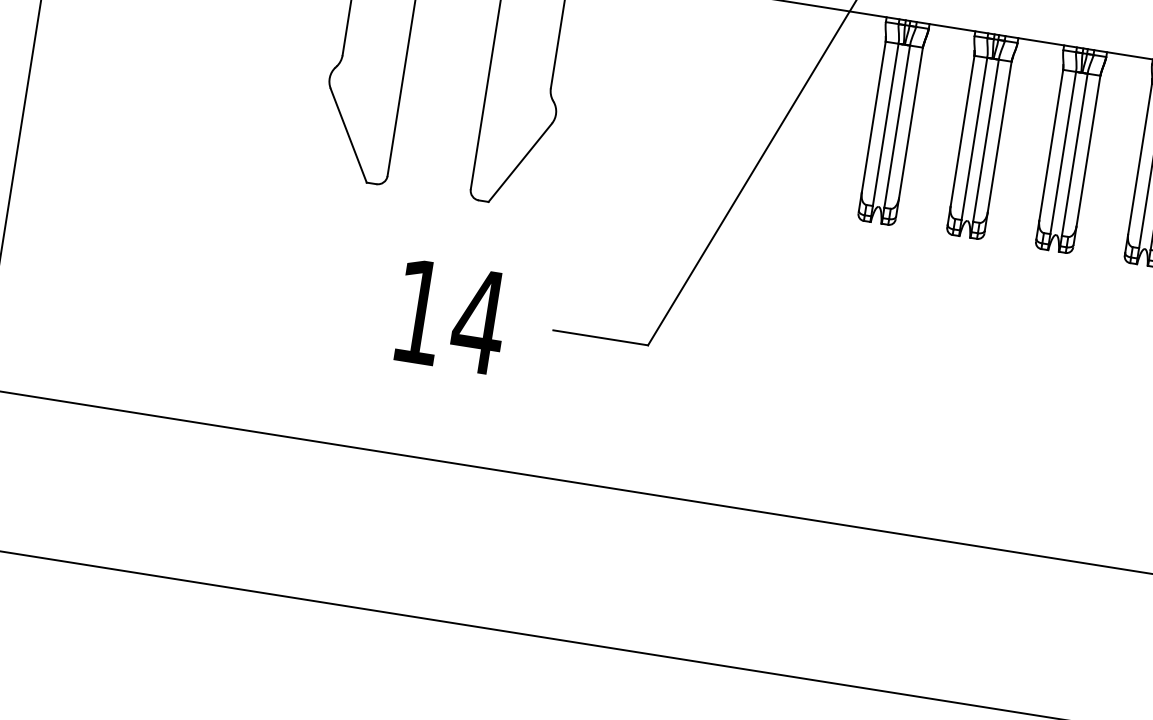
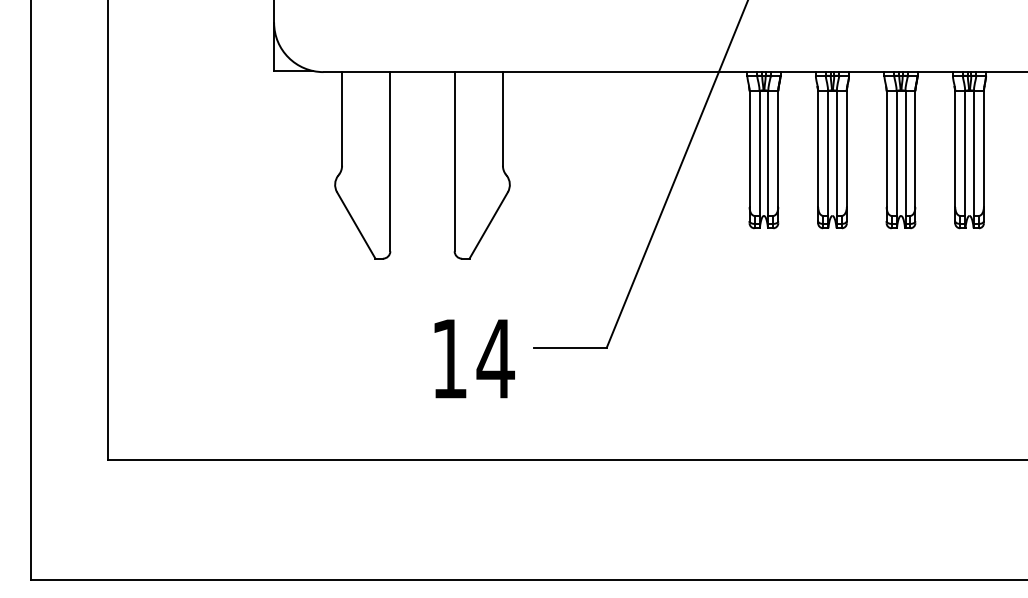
text: (451, 316) -> (474, 358), moved

